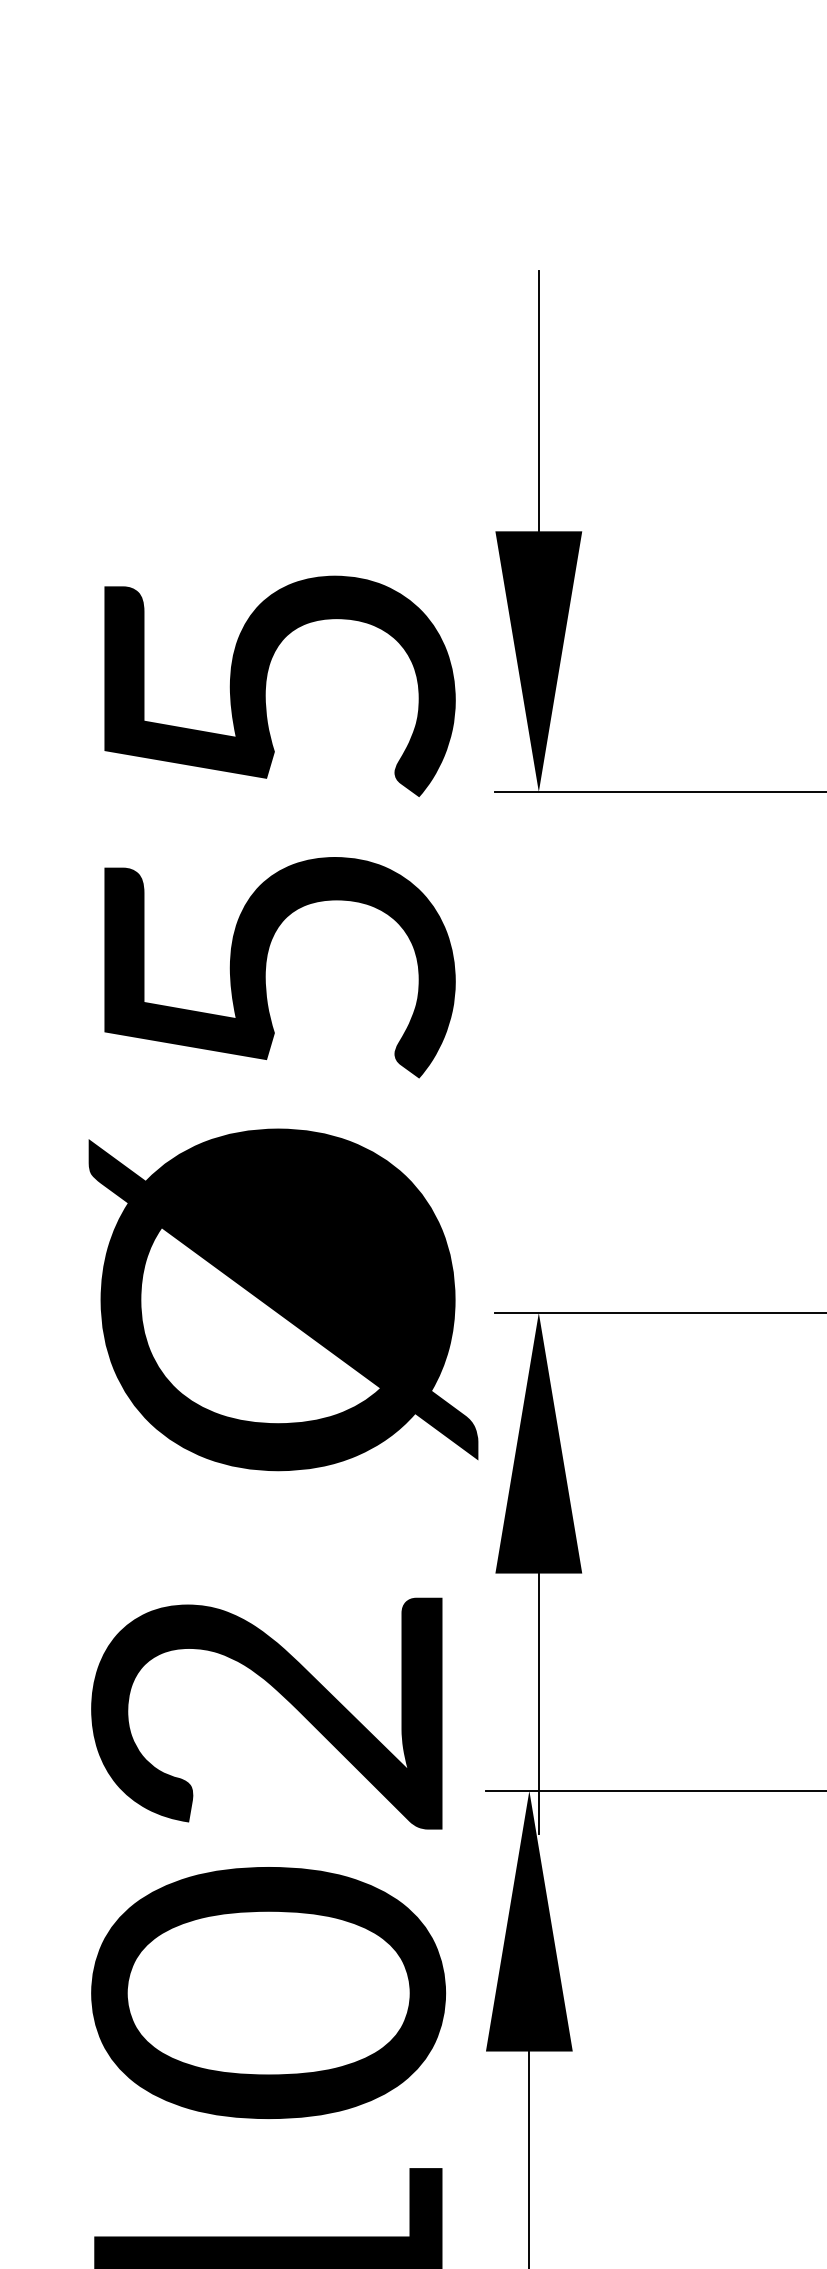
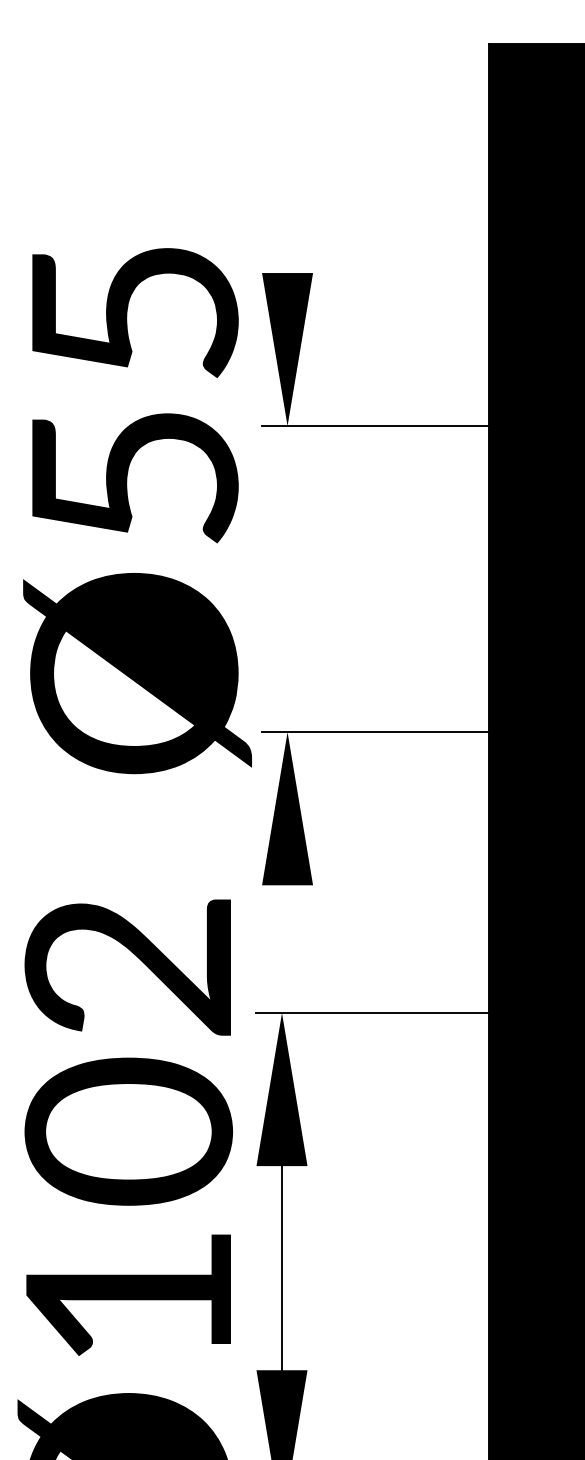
line: (538, 401) -> (287, 196), removed
text: (283, 1024) -> (137, 511), moved
line: (538, 1703) -> (287, 961), removed

